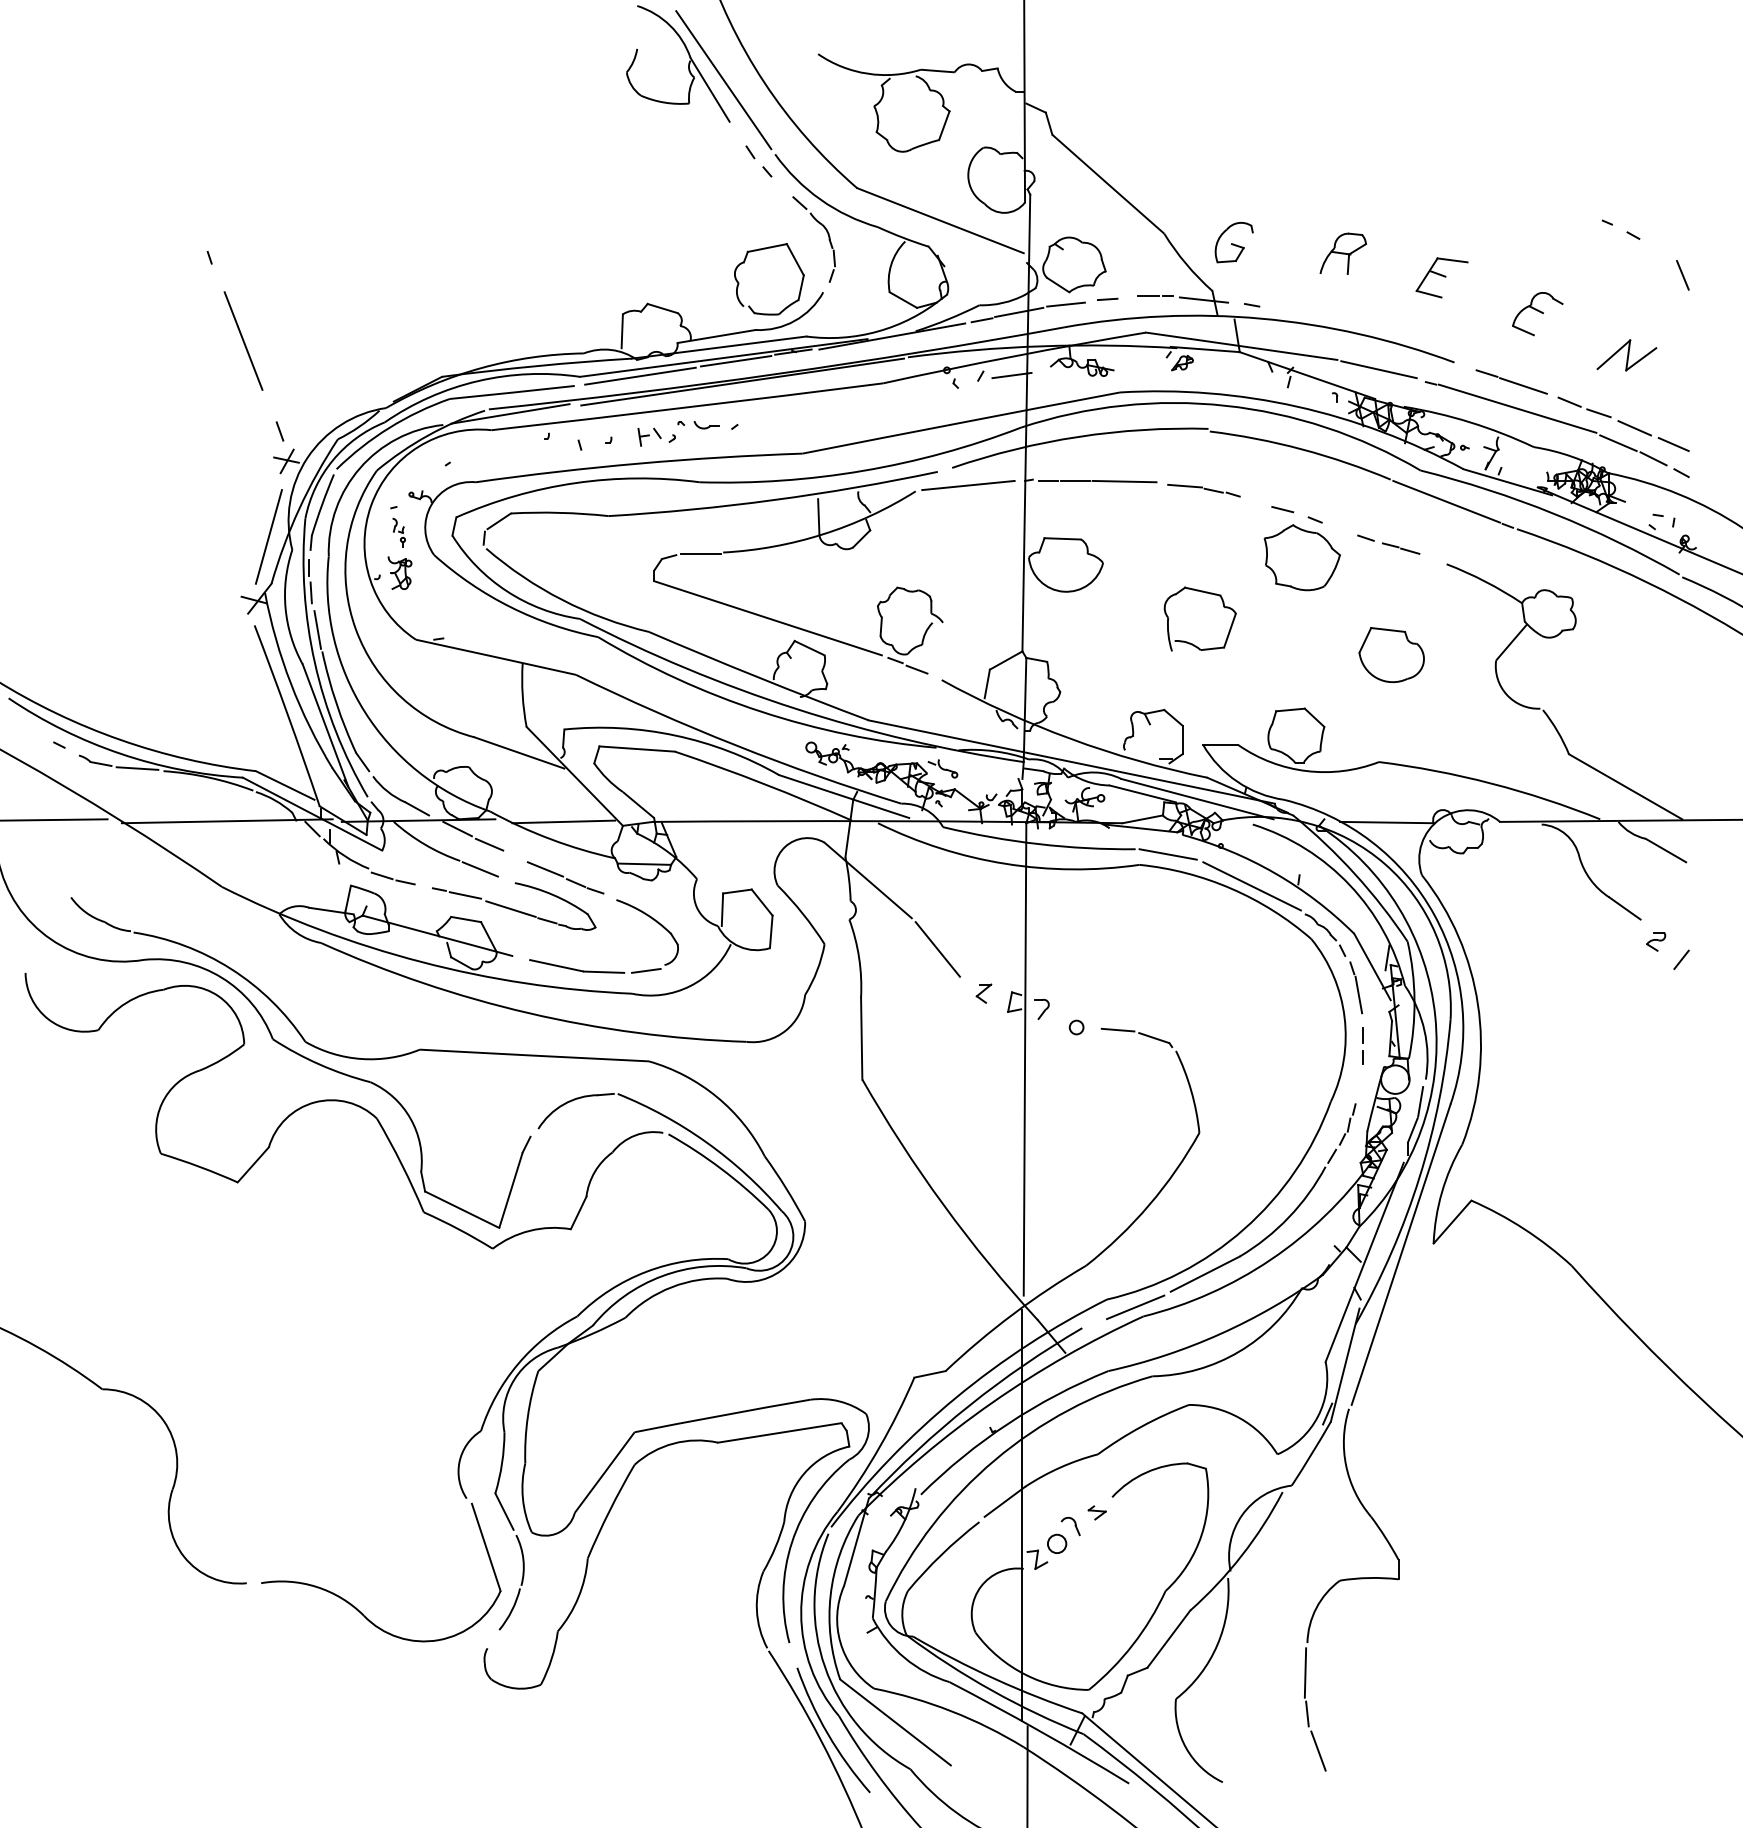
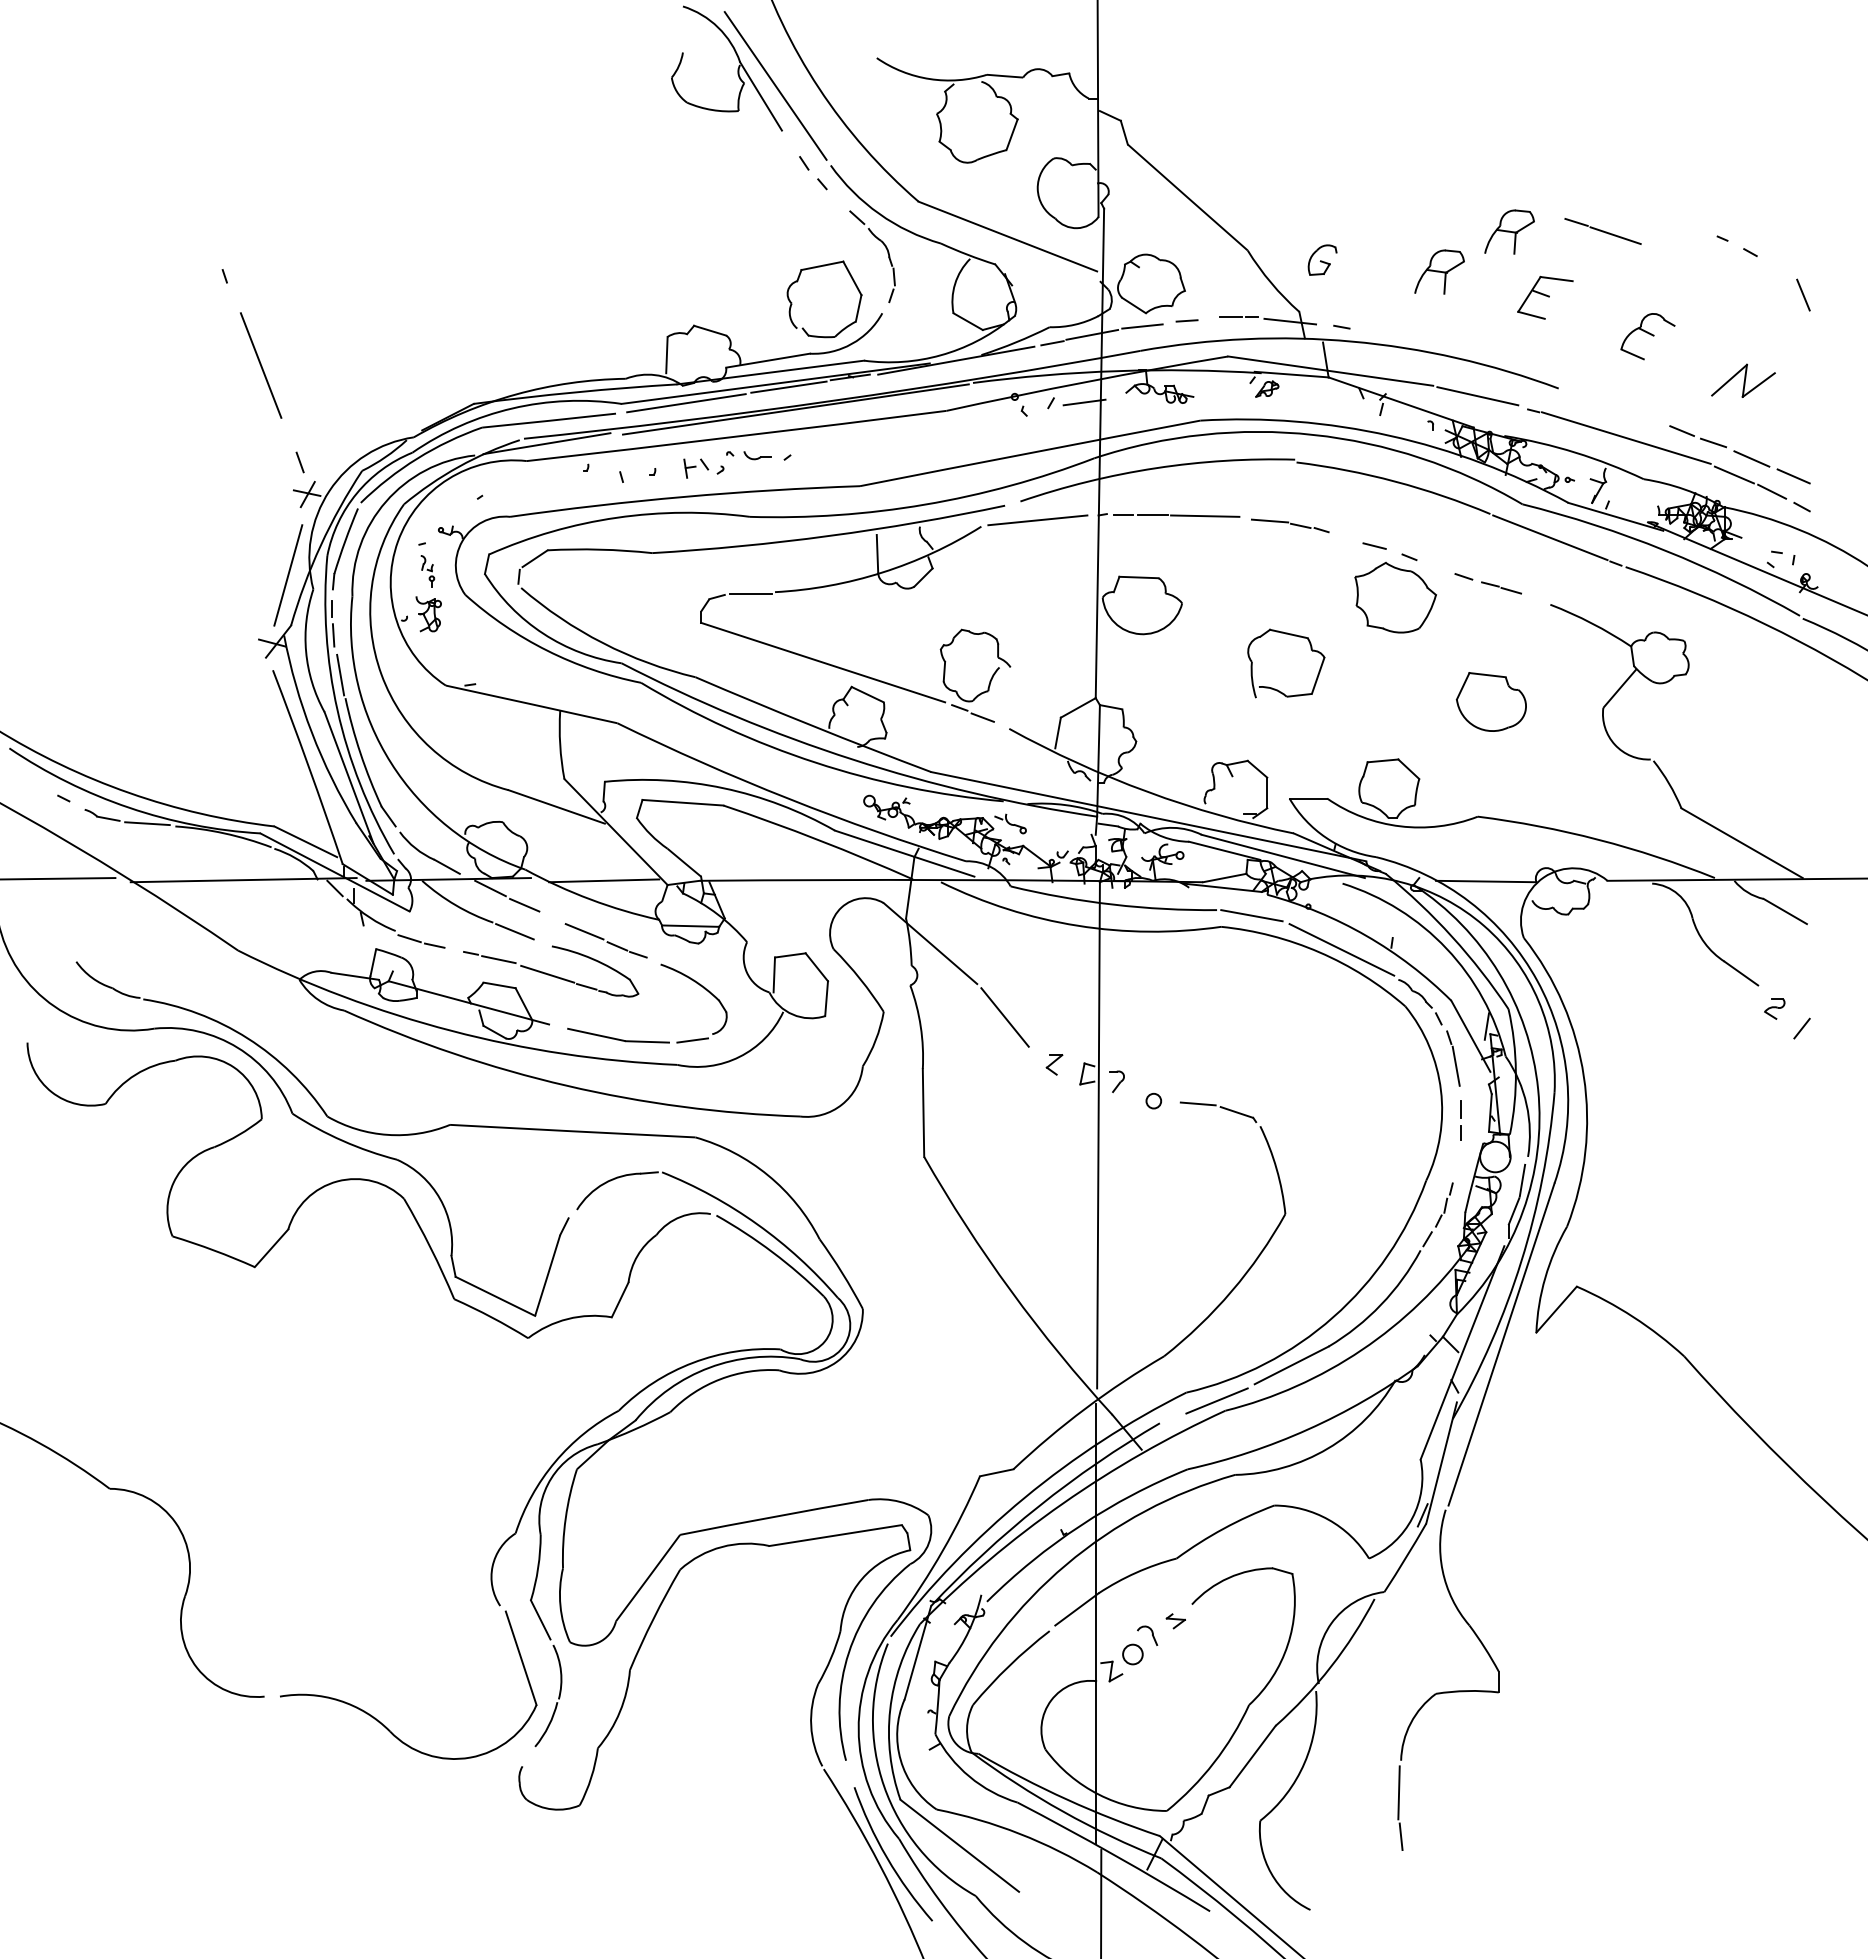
part: (1408, 215) -> (1509, 231), added
part: (1234, 243) -> (1322, 260), size x0.7
line: (1511, 382) -> (1602, 231), moved
line: (1318, 1751) -> (1412, 1876), removed

